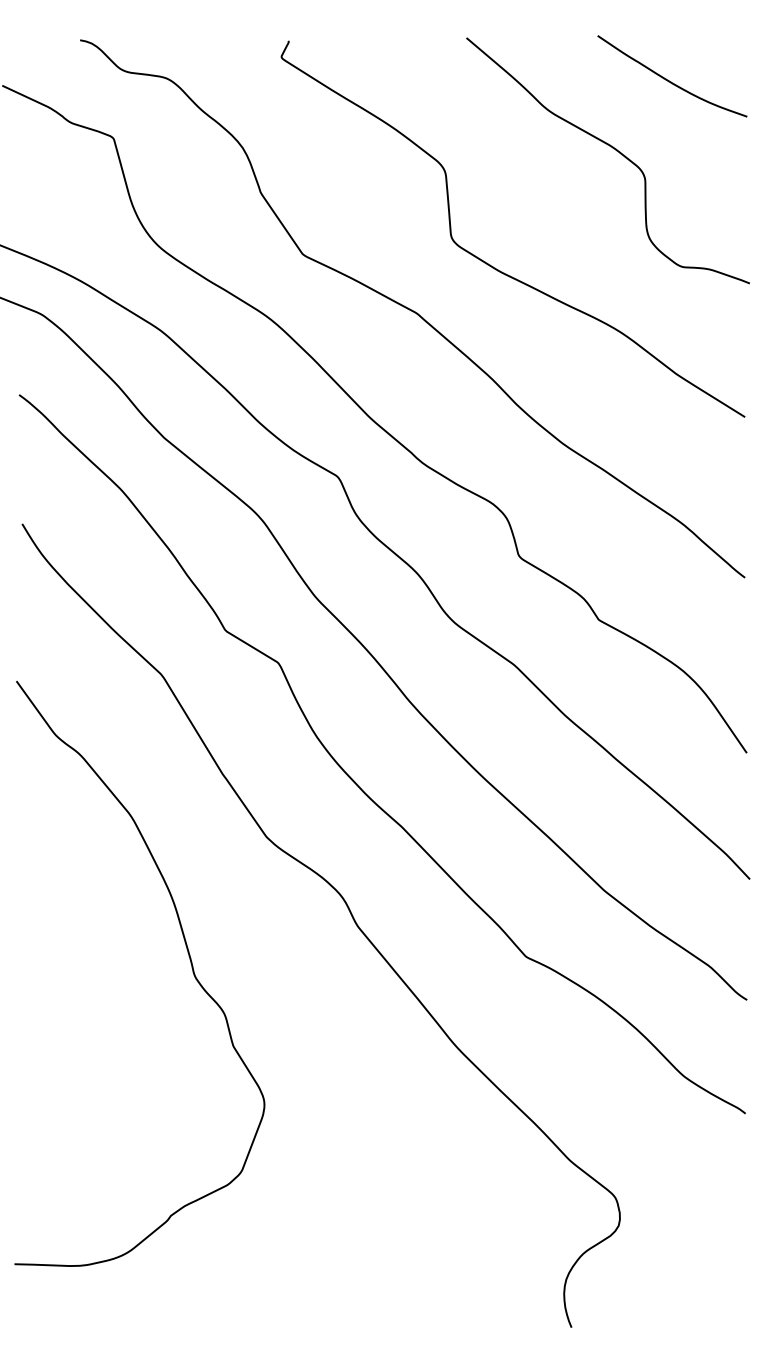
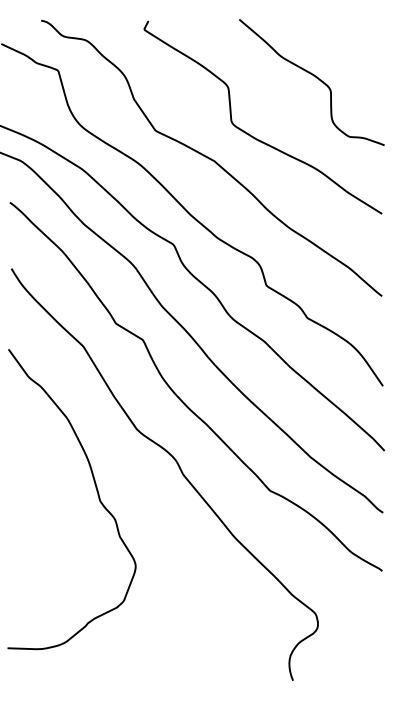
curve: (669, 78) -> (343, 40), removed

